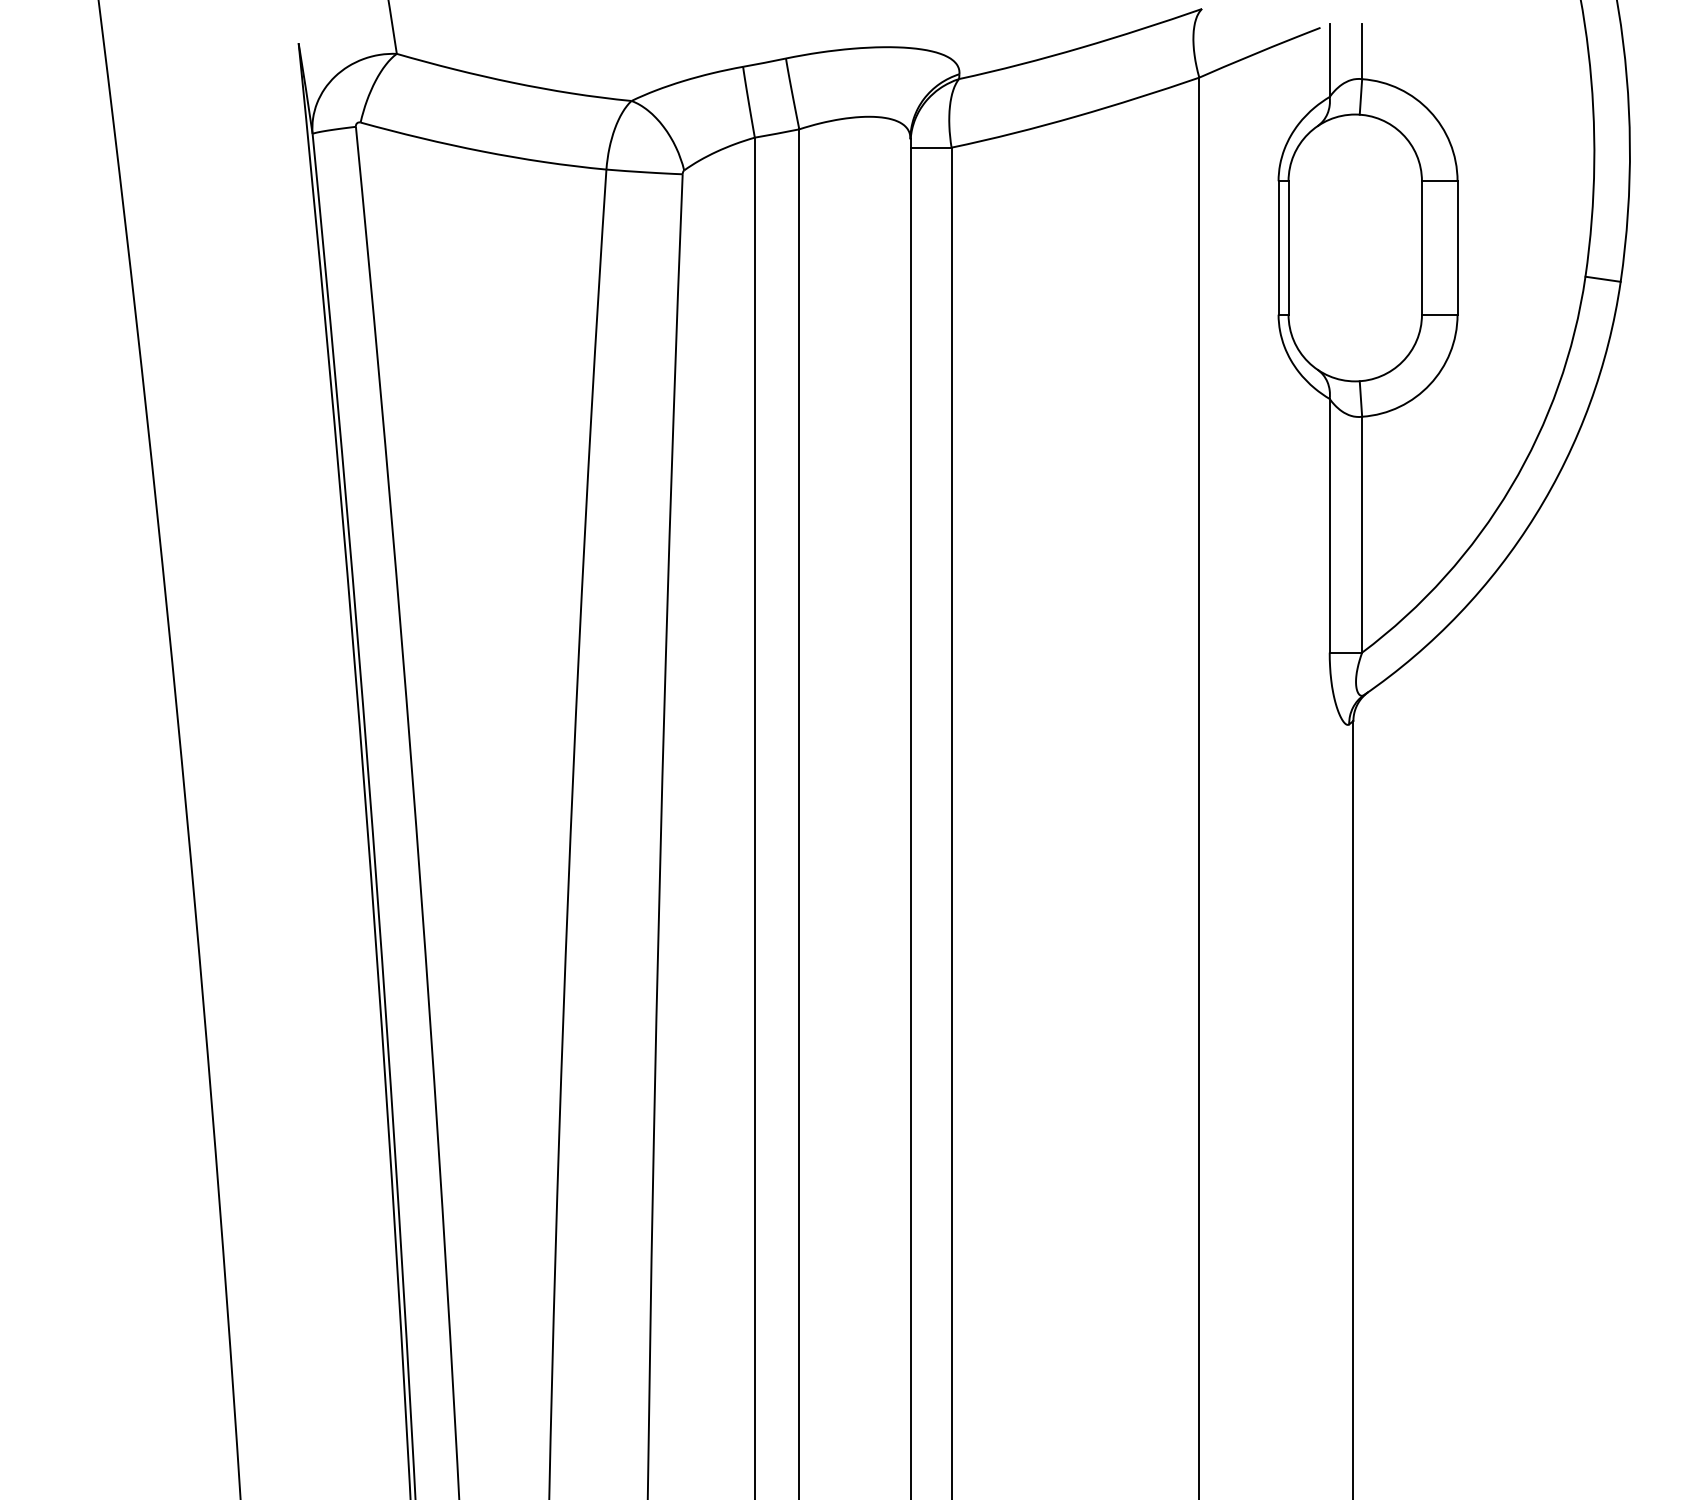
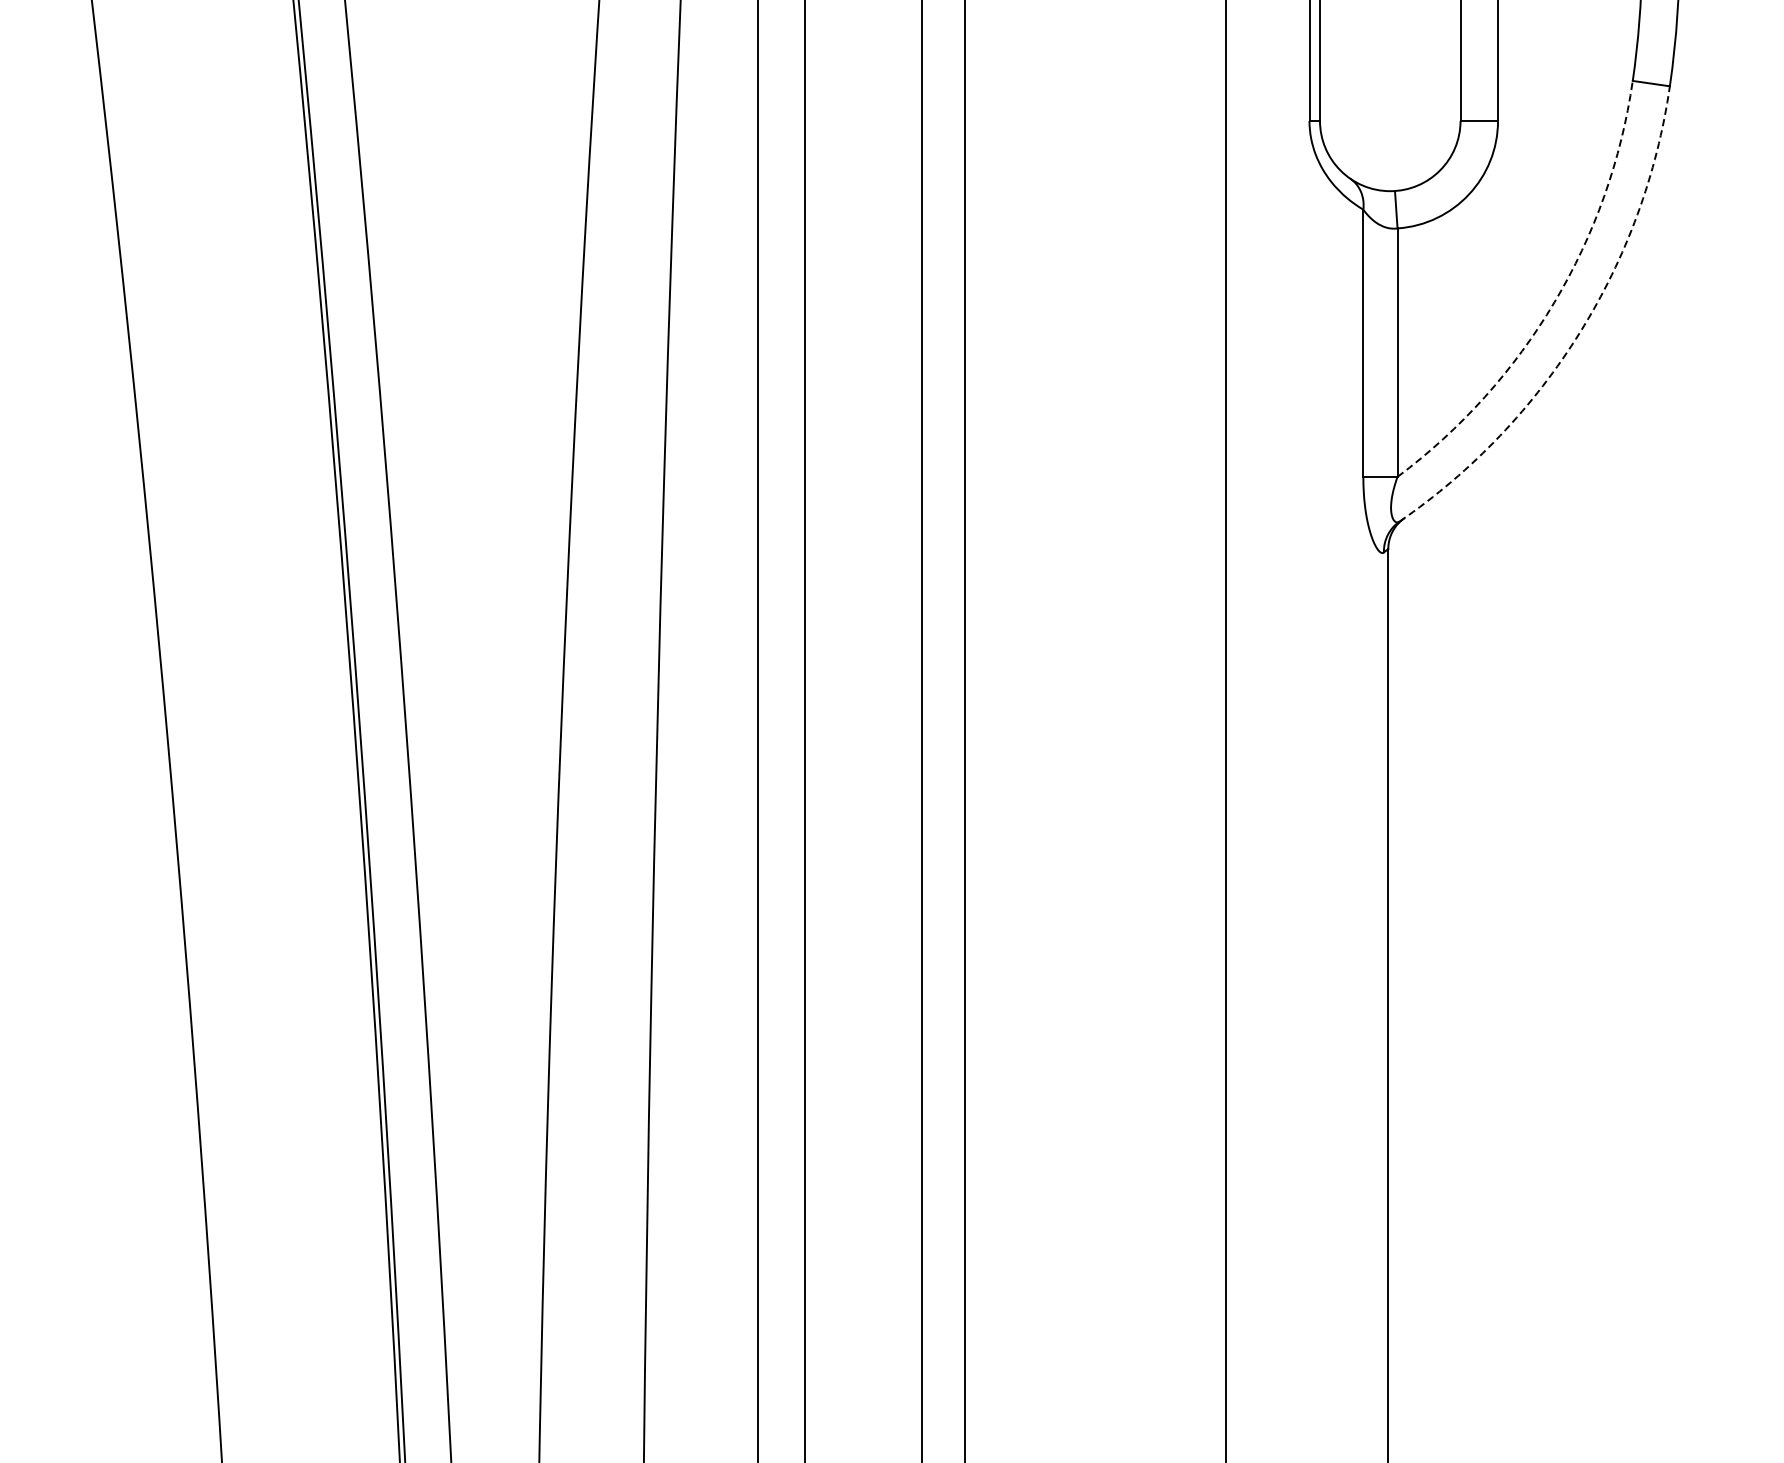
arc: (1511, 486) -> (1554, 301), solid -> dashed
arc: (1535, 515) -> (1580, 332), solid -> dashed

